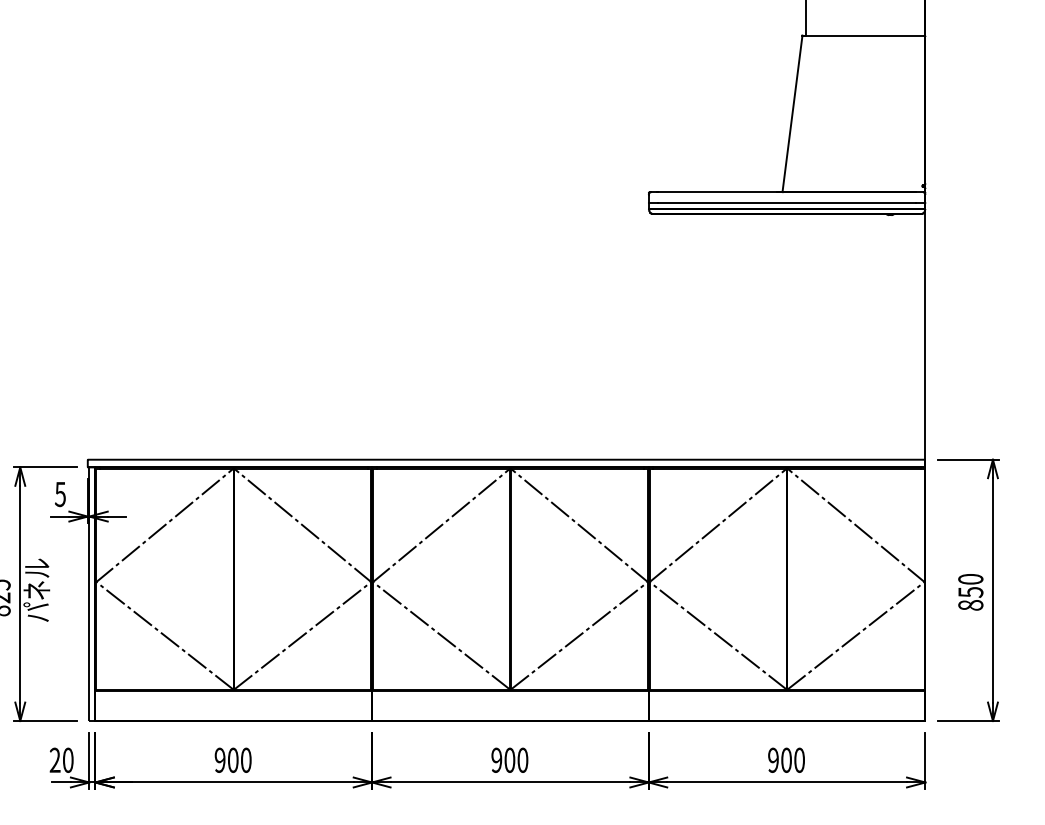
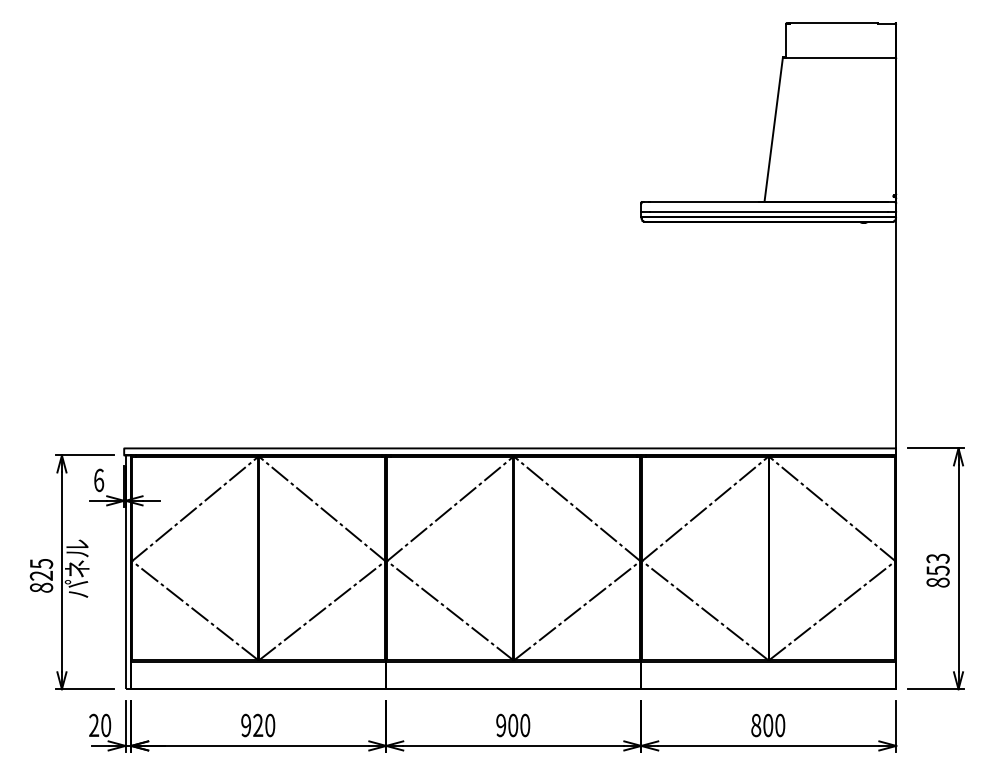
text: (59, 494) -> (98, 480), 5 -> 6
text: (970, 579) -> (937, 558), 850 -> 853
text: (233, 760) -> (258, 725), 900 -> 920
text: (773, 760) -> (756, 725), 900 -> 800

